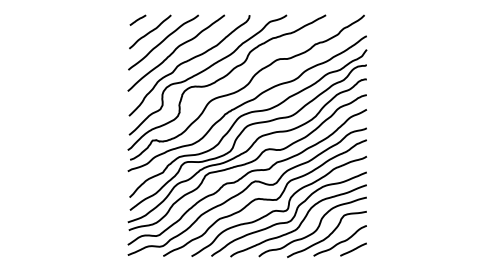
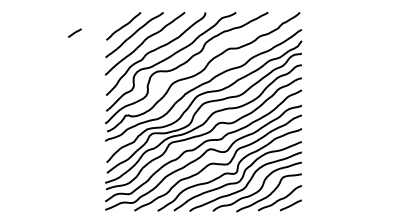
line: (137, 19) -> (74, 32), moved

